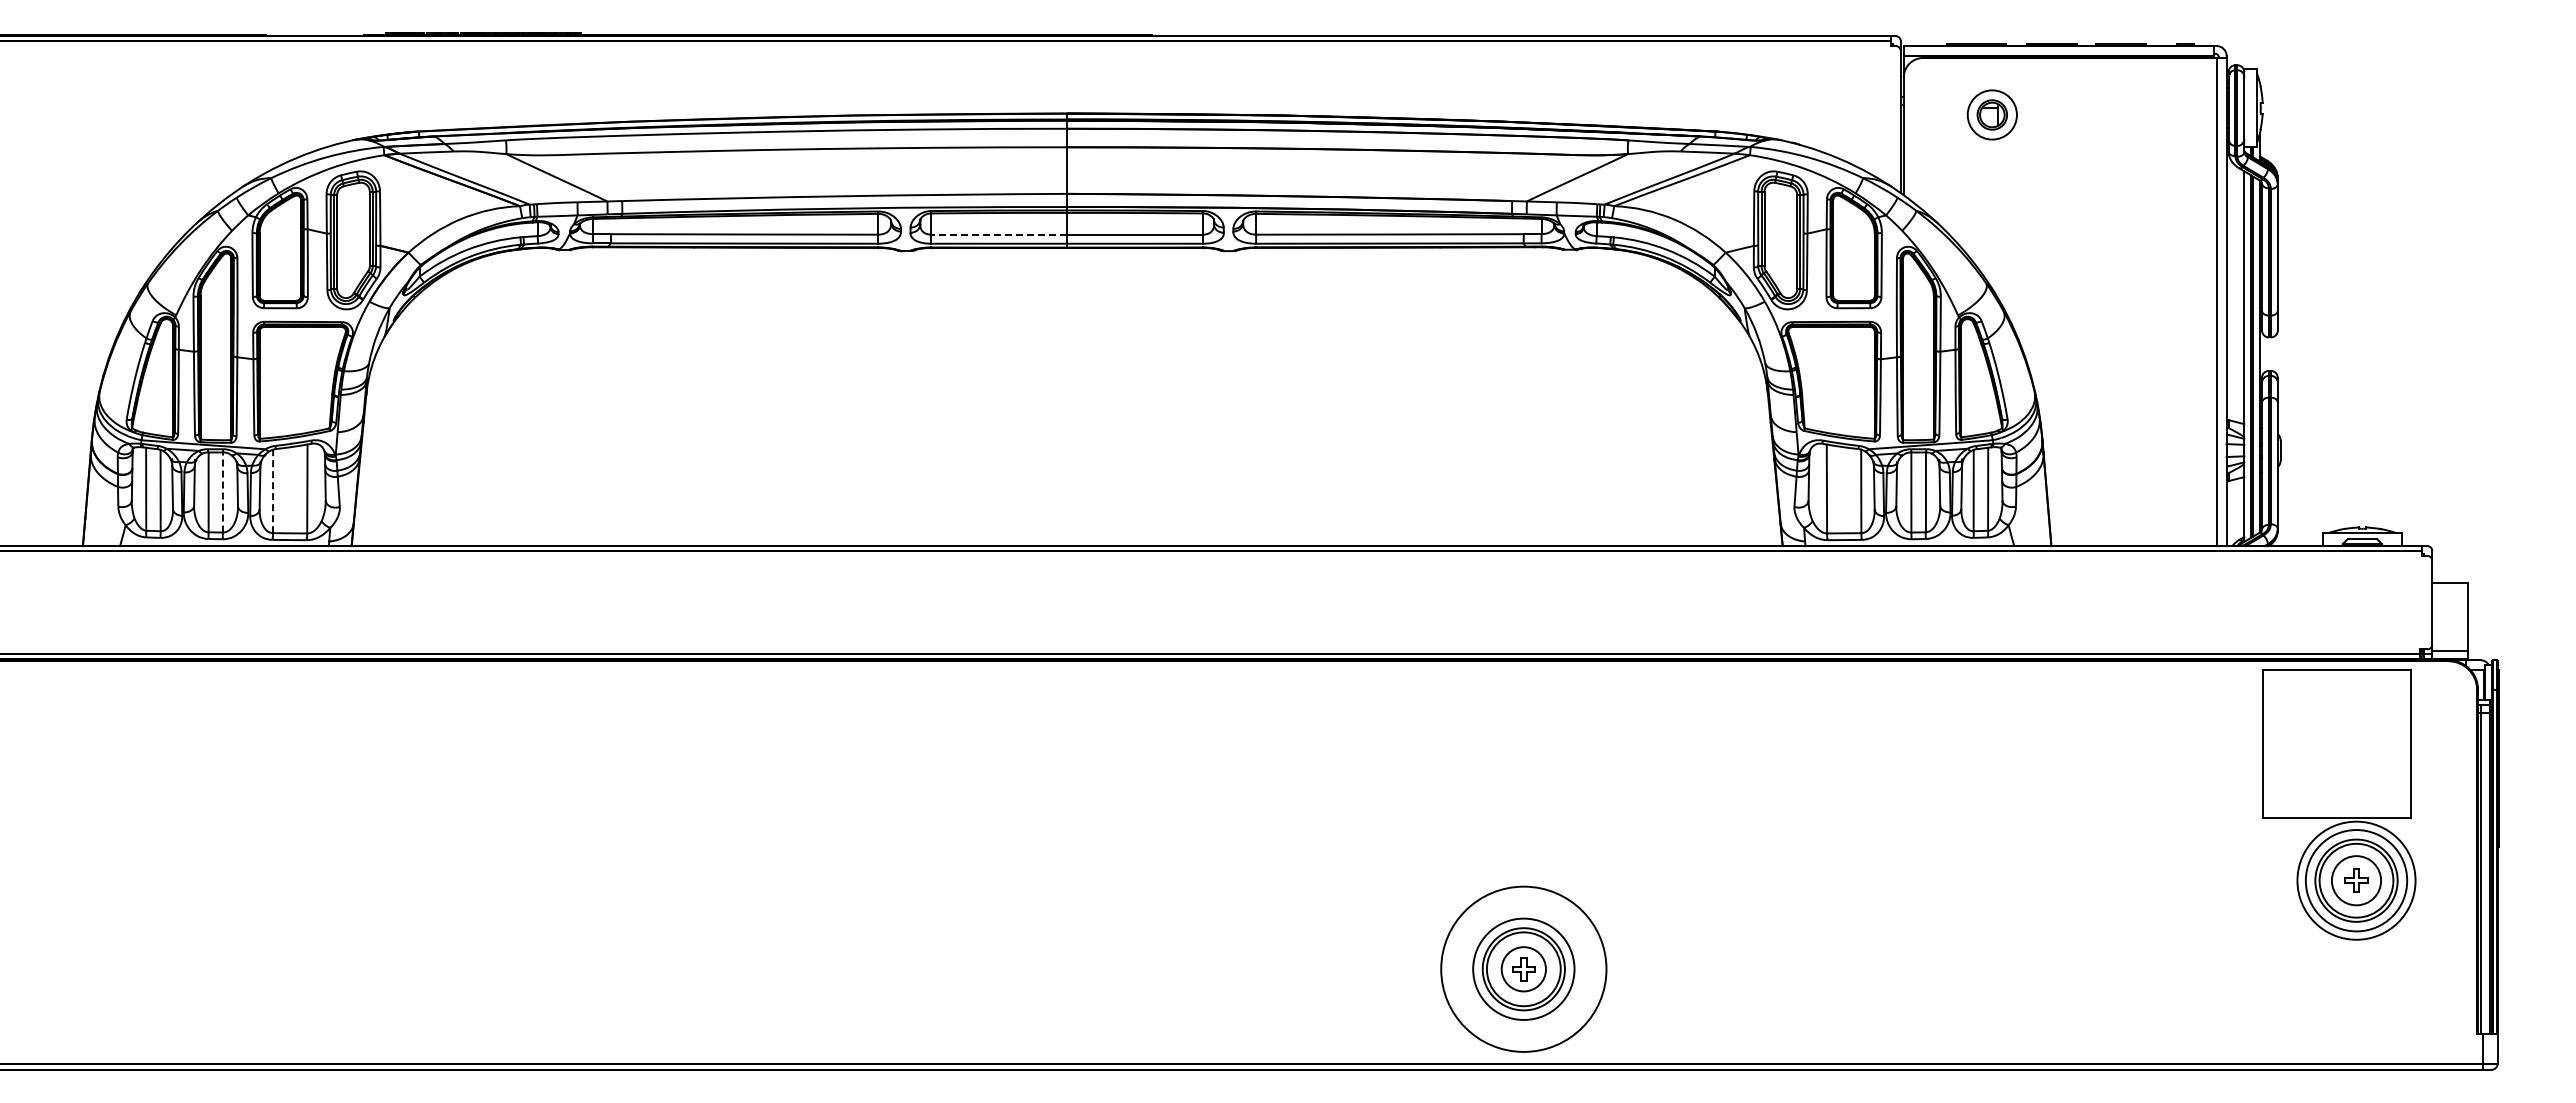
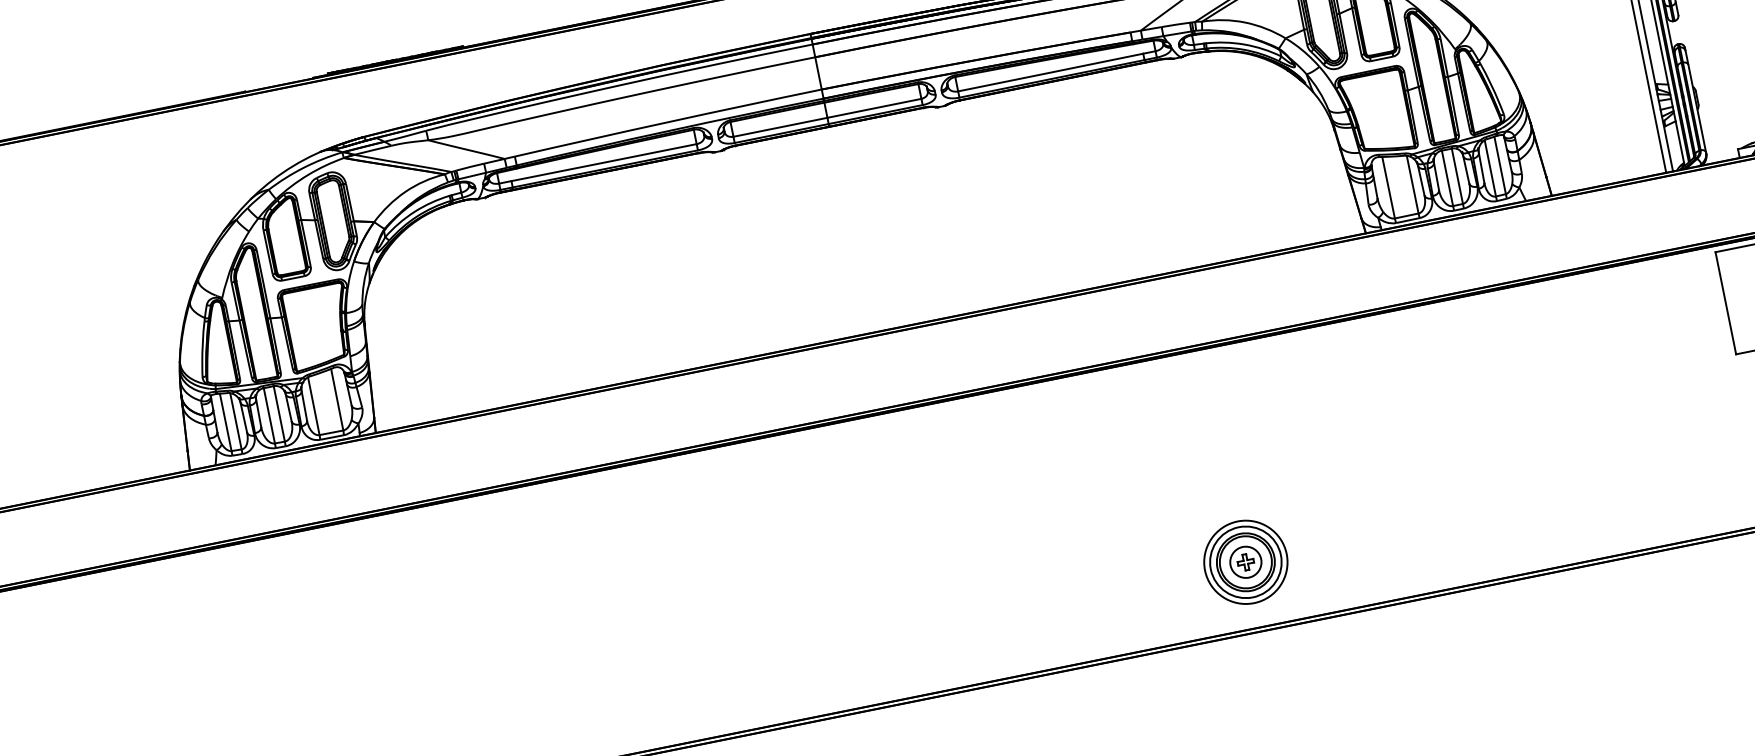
line: (999, 234) -> (780, 127), dashed -> solid
line: (273, 491) -> (314, 406), dashed -> solid
line: (222, 492) -> (278, 413), dashed -> solid
circle: (1523, 969) -> (1245, 562), size x0.71

